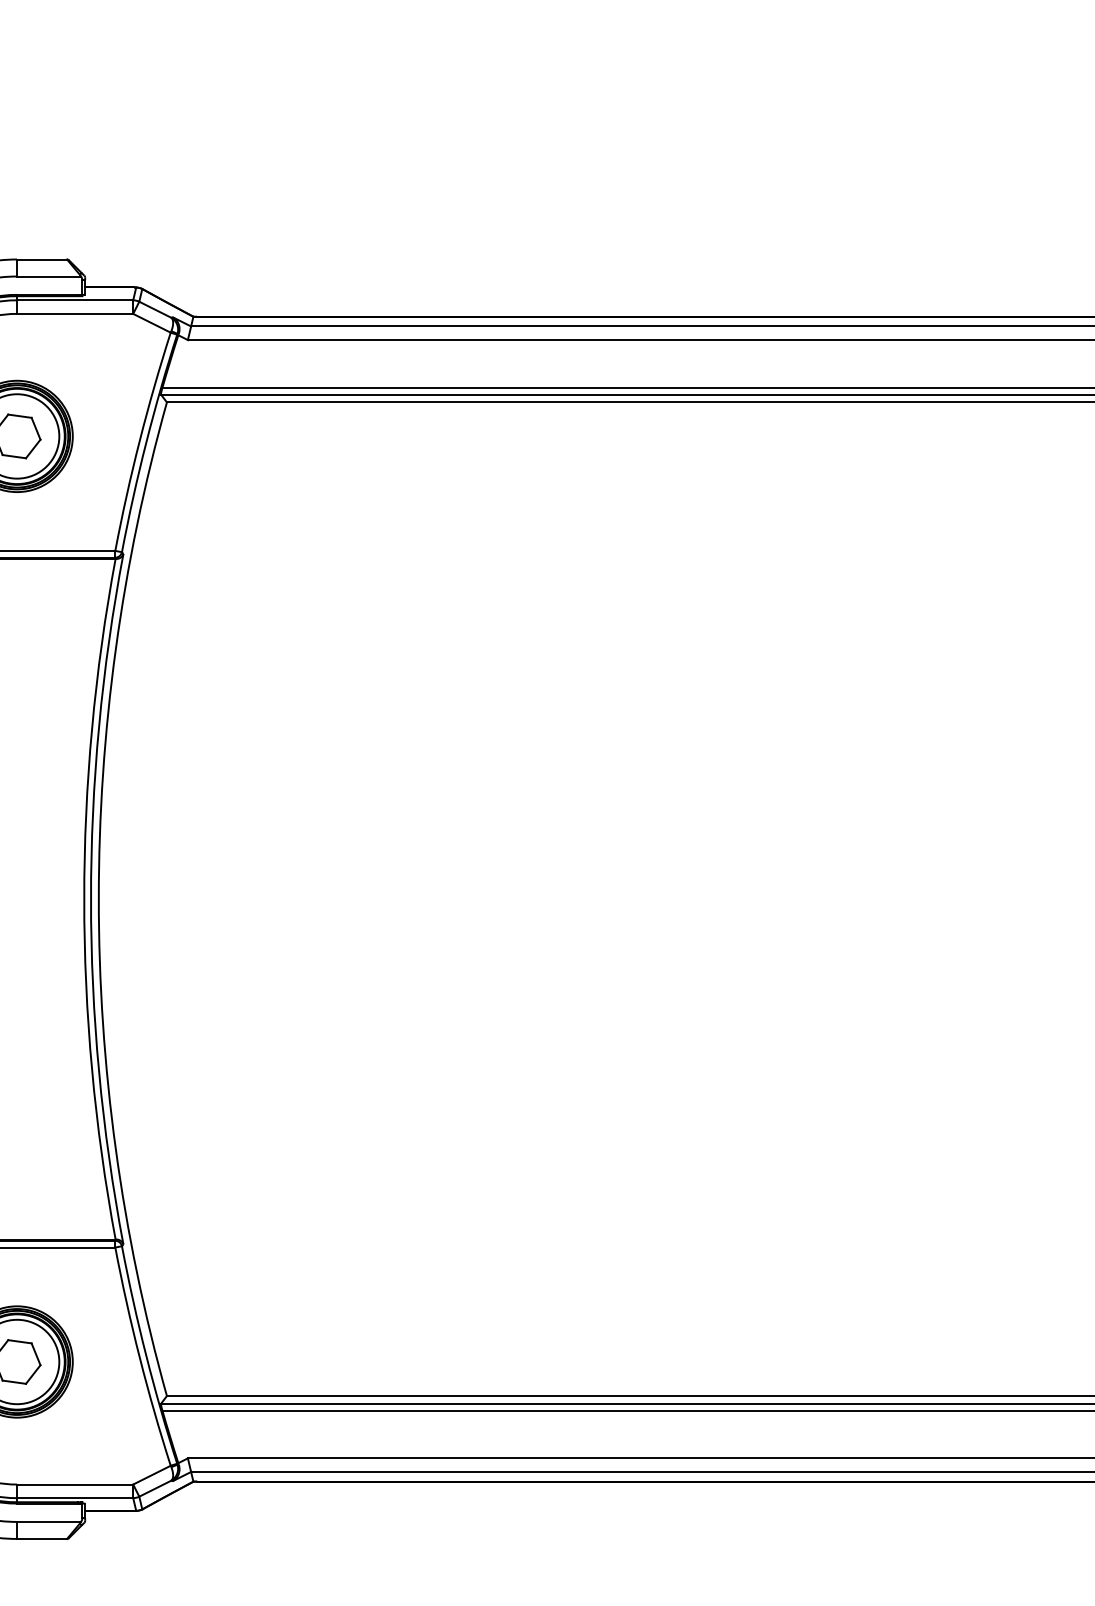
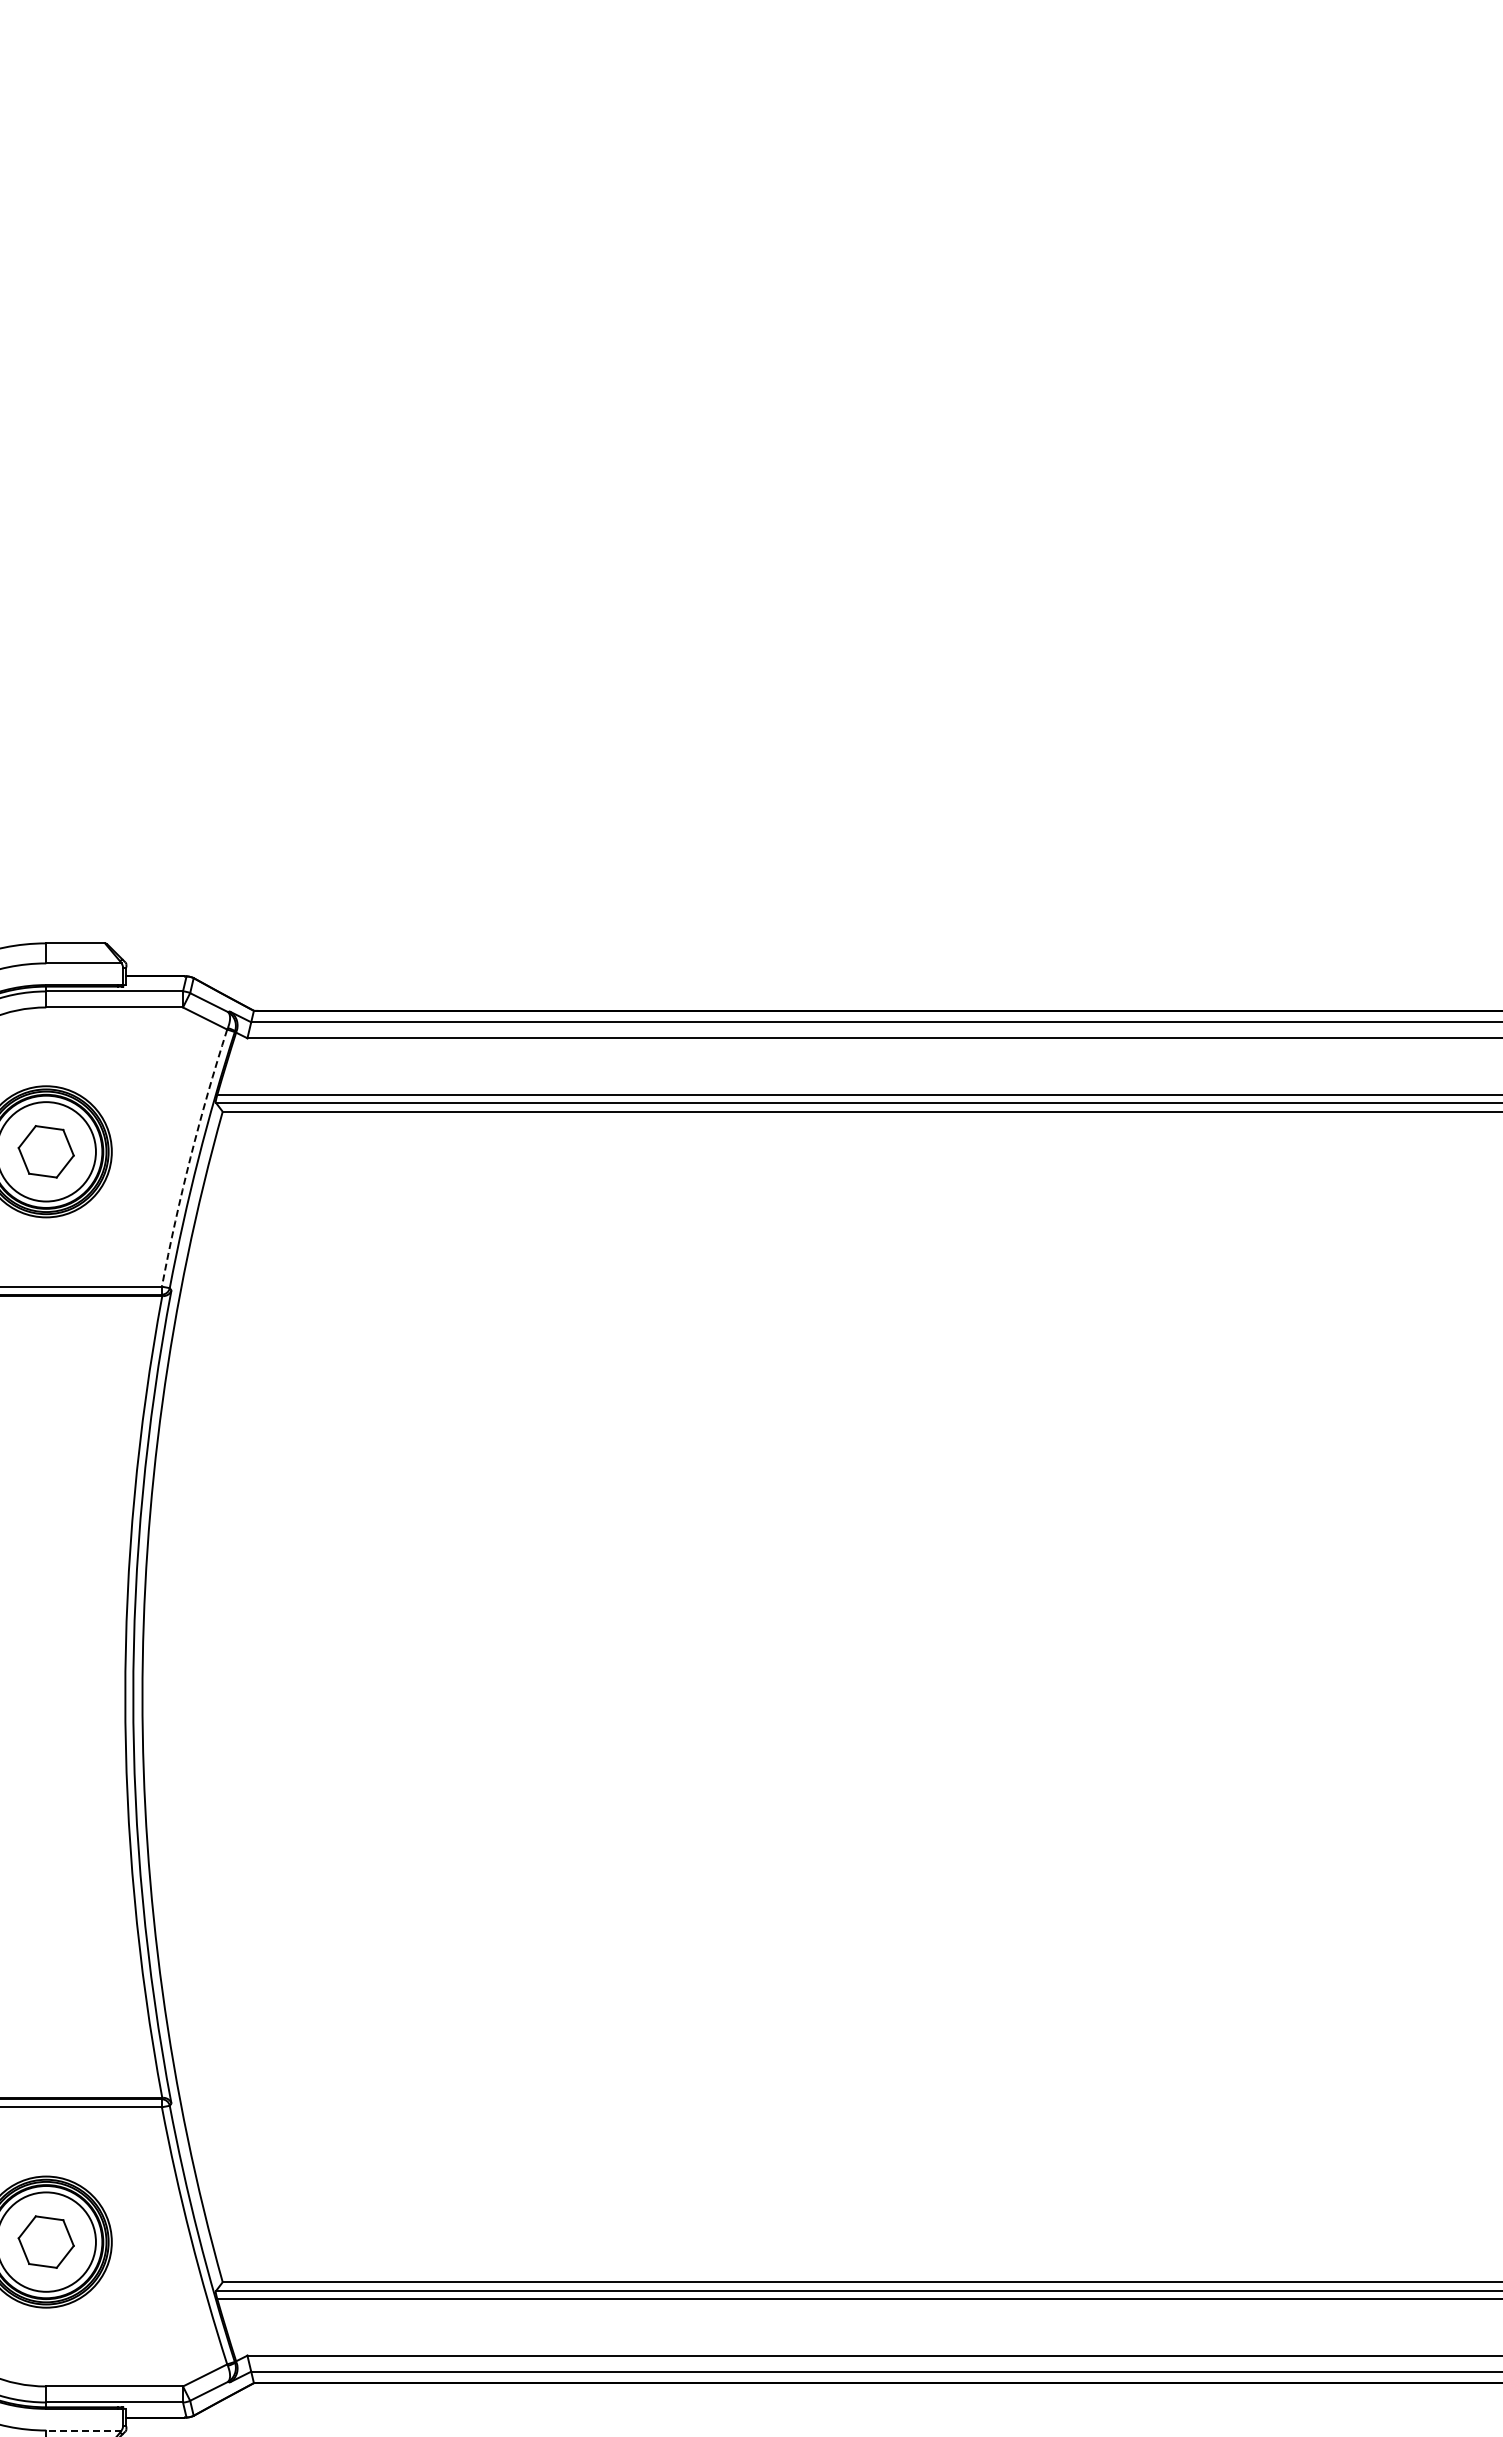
arc: (139, 441) -> (190, 1157), solid -> dashed
line: (48, 1521) -> (83, 2430), solid -> dashed

